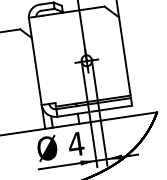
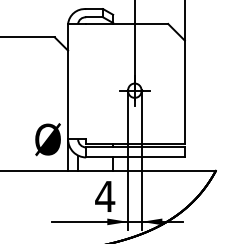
text: (46, 148) -> (47, 139), moved

